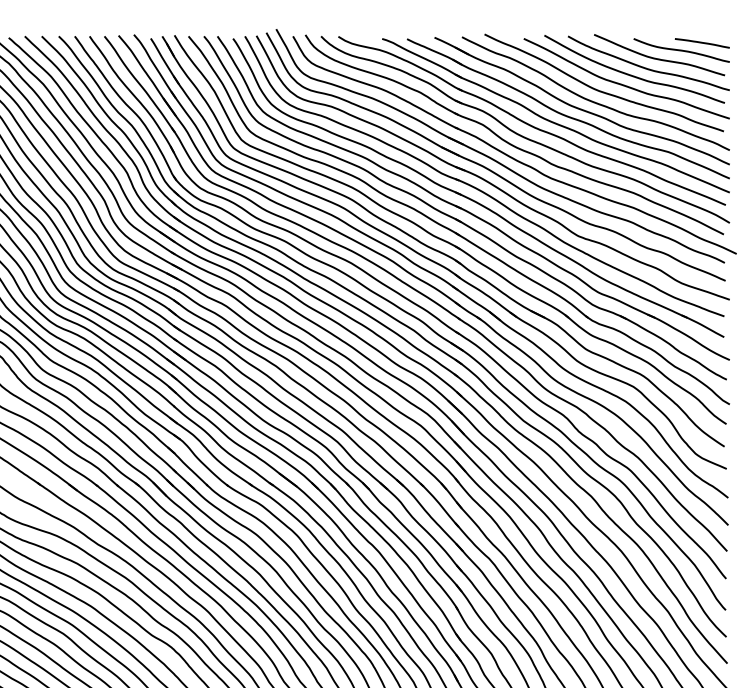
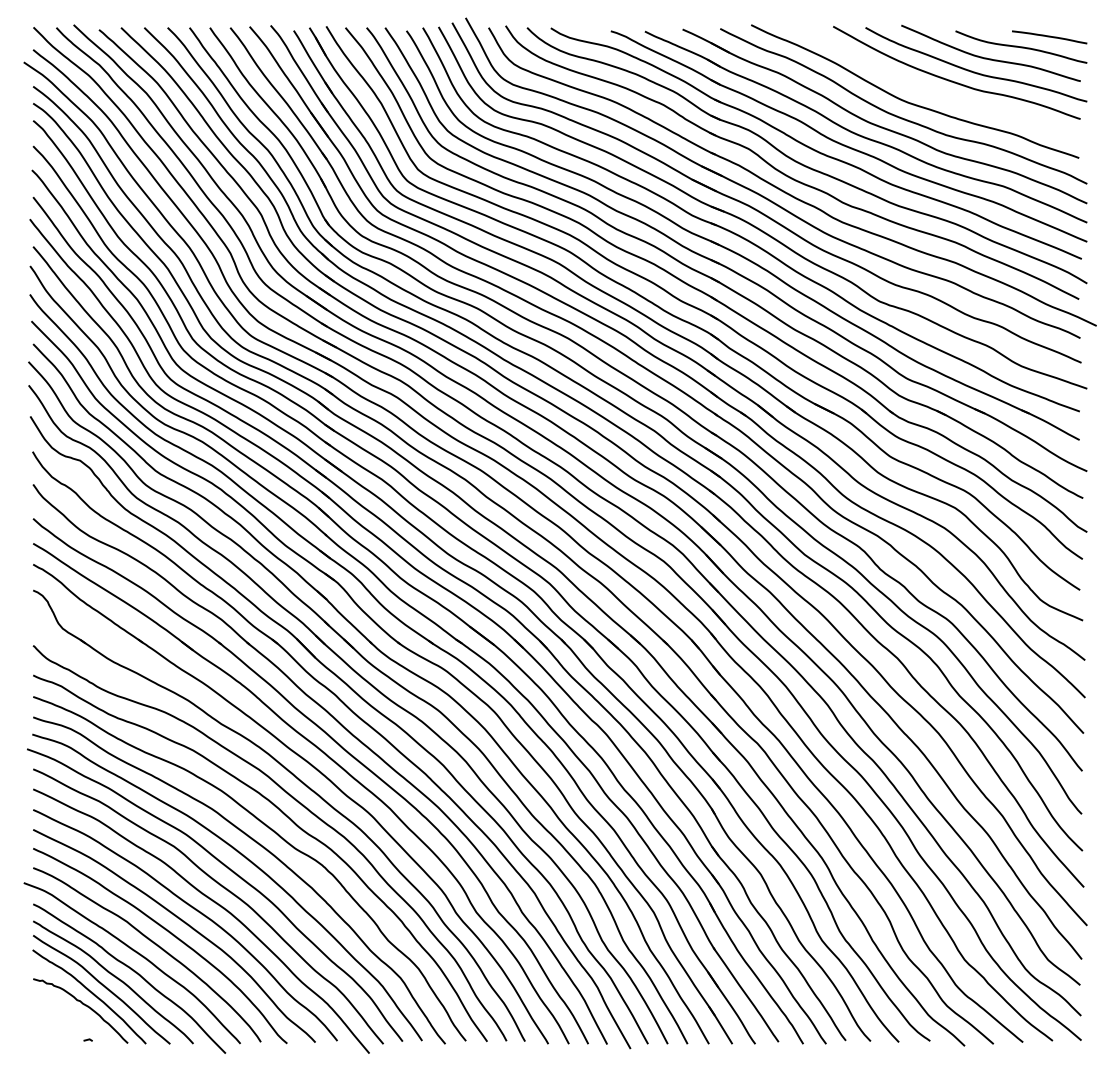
curve: (623, 84) -> (941, 93), removed

